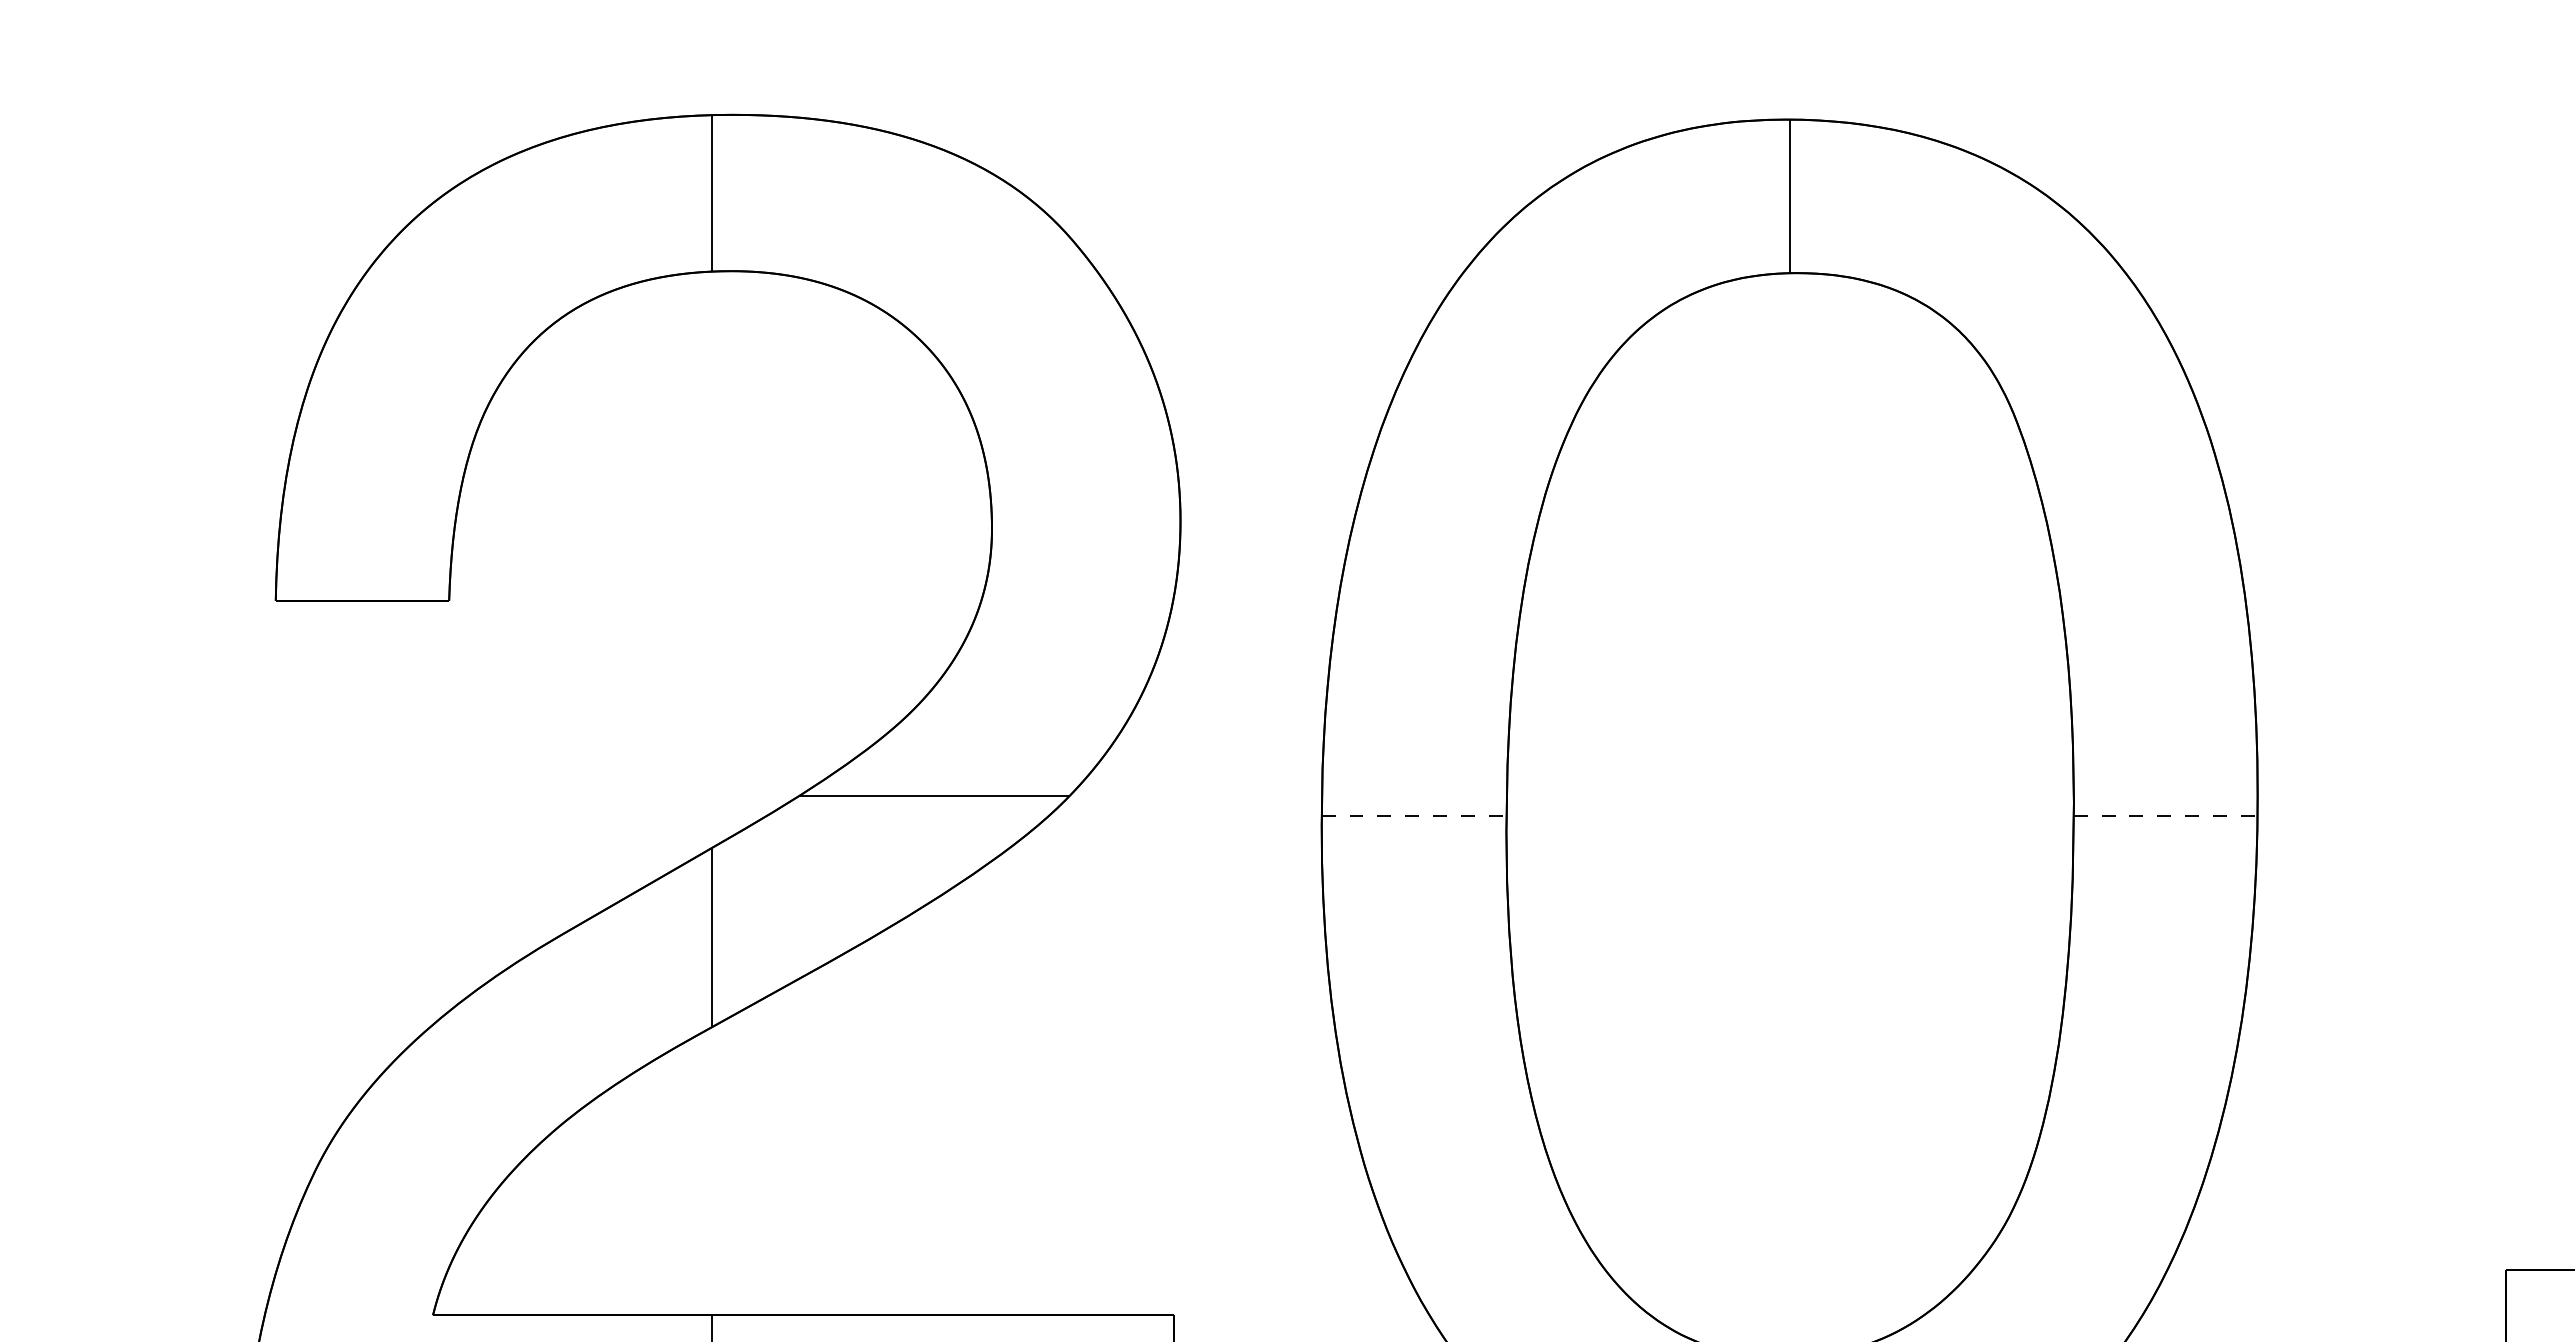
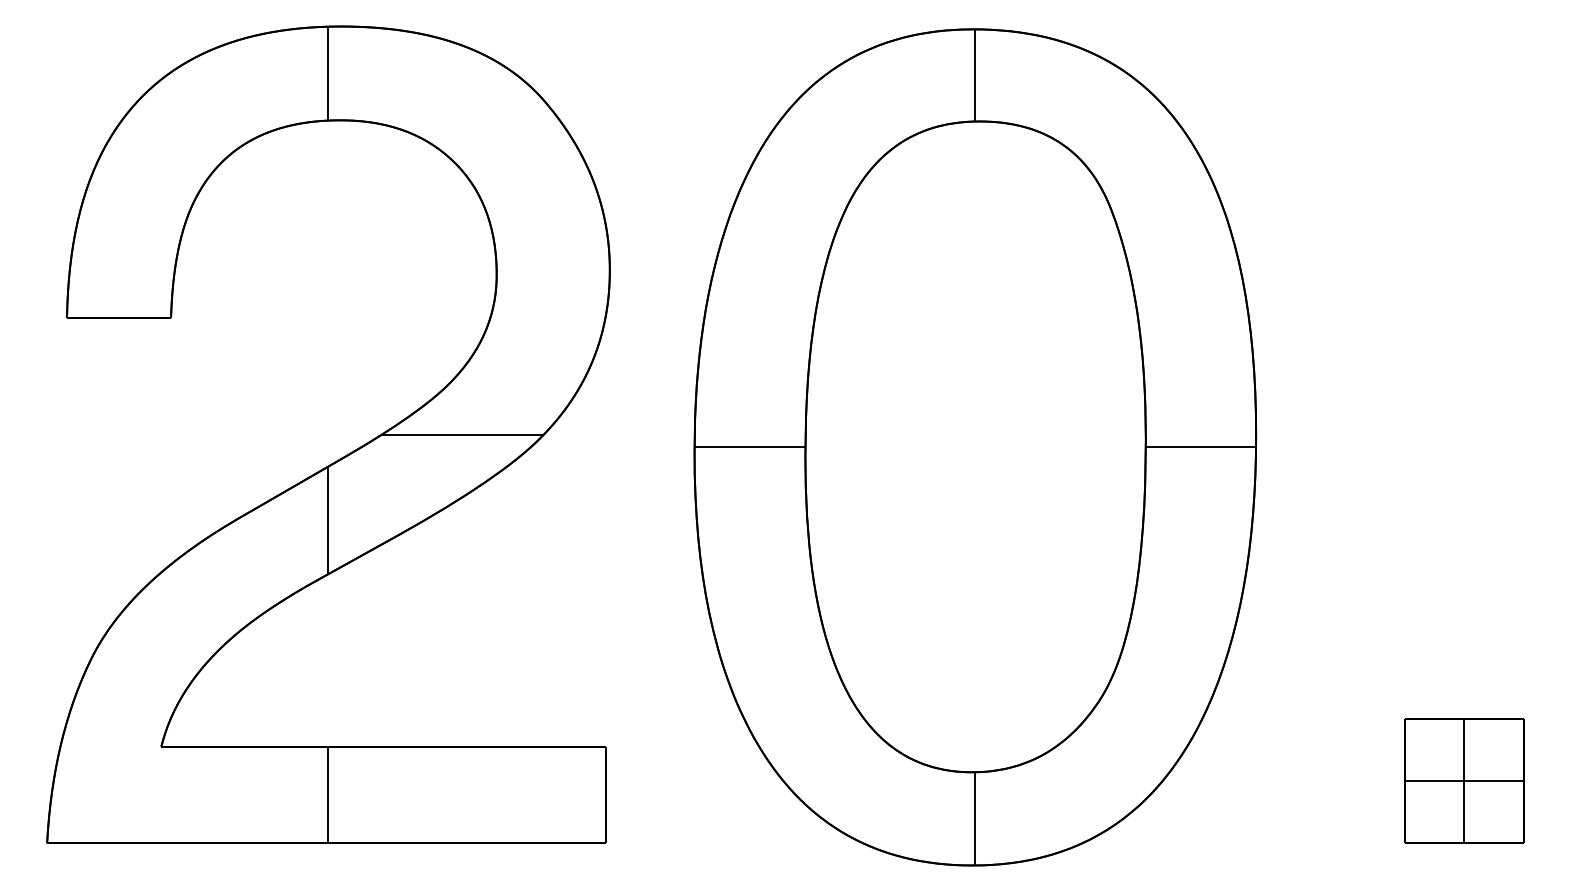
line: (1414, 816) -> (750, 447), dashed -> solid
line: (2166, 816) -> (1201, 447), dashed -> solid

